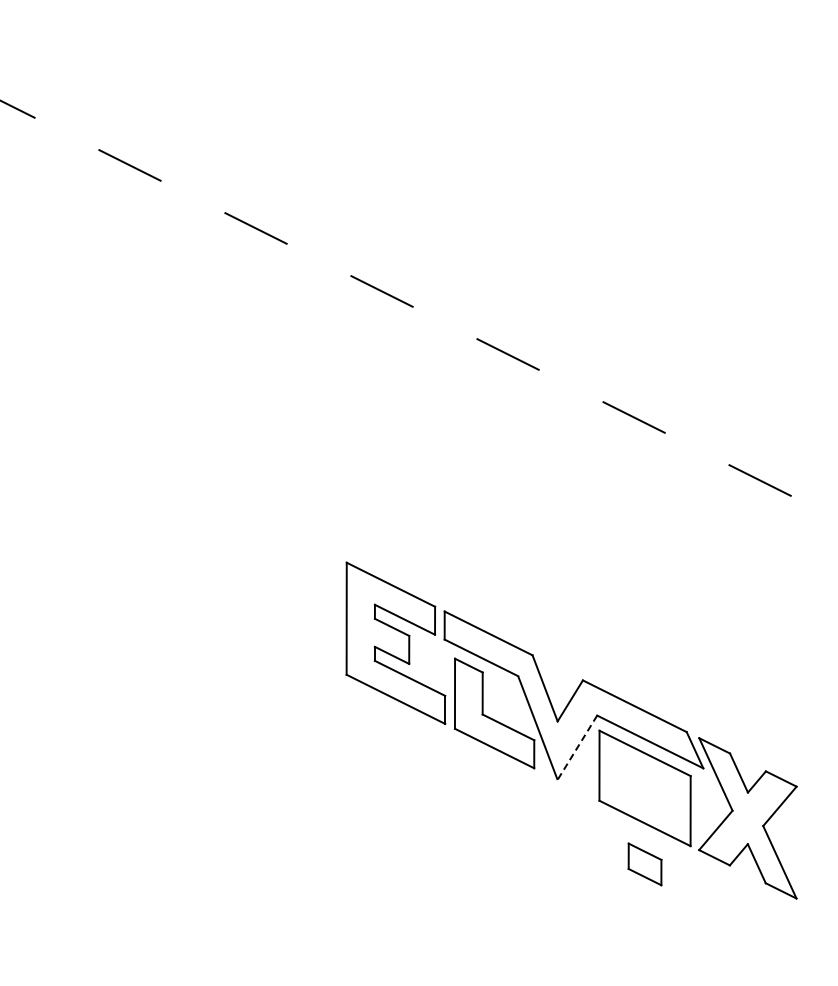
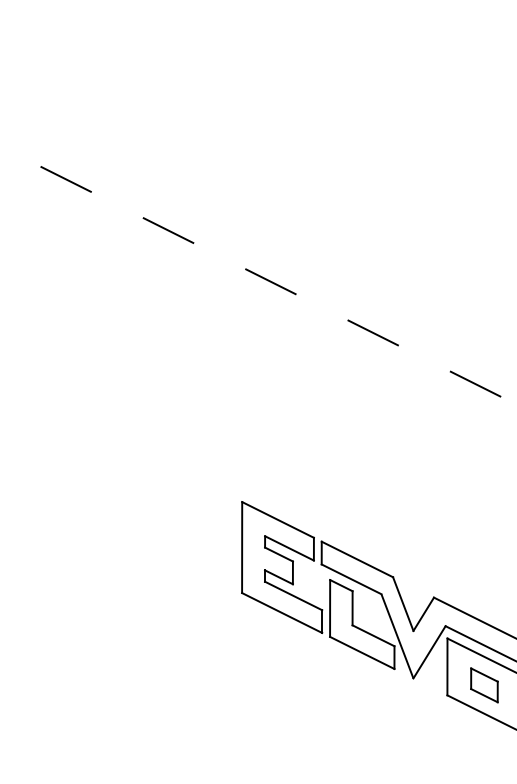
line: (577, 747) -> (429, 652), dashed -> solid
part: (644, 864) -> (483, 685), moved

